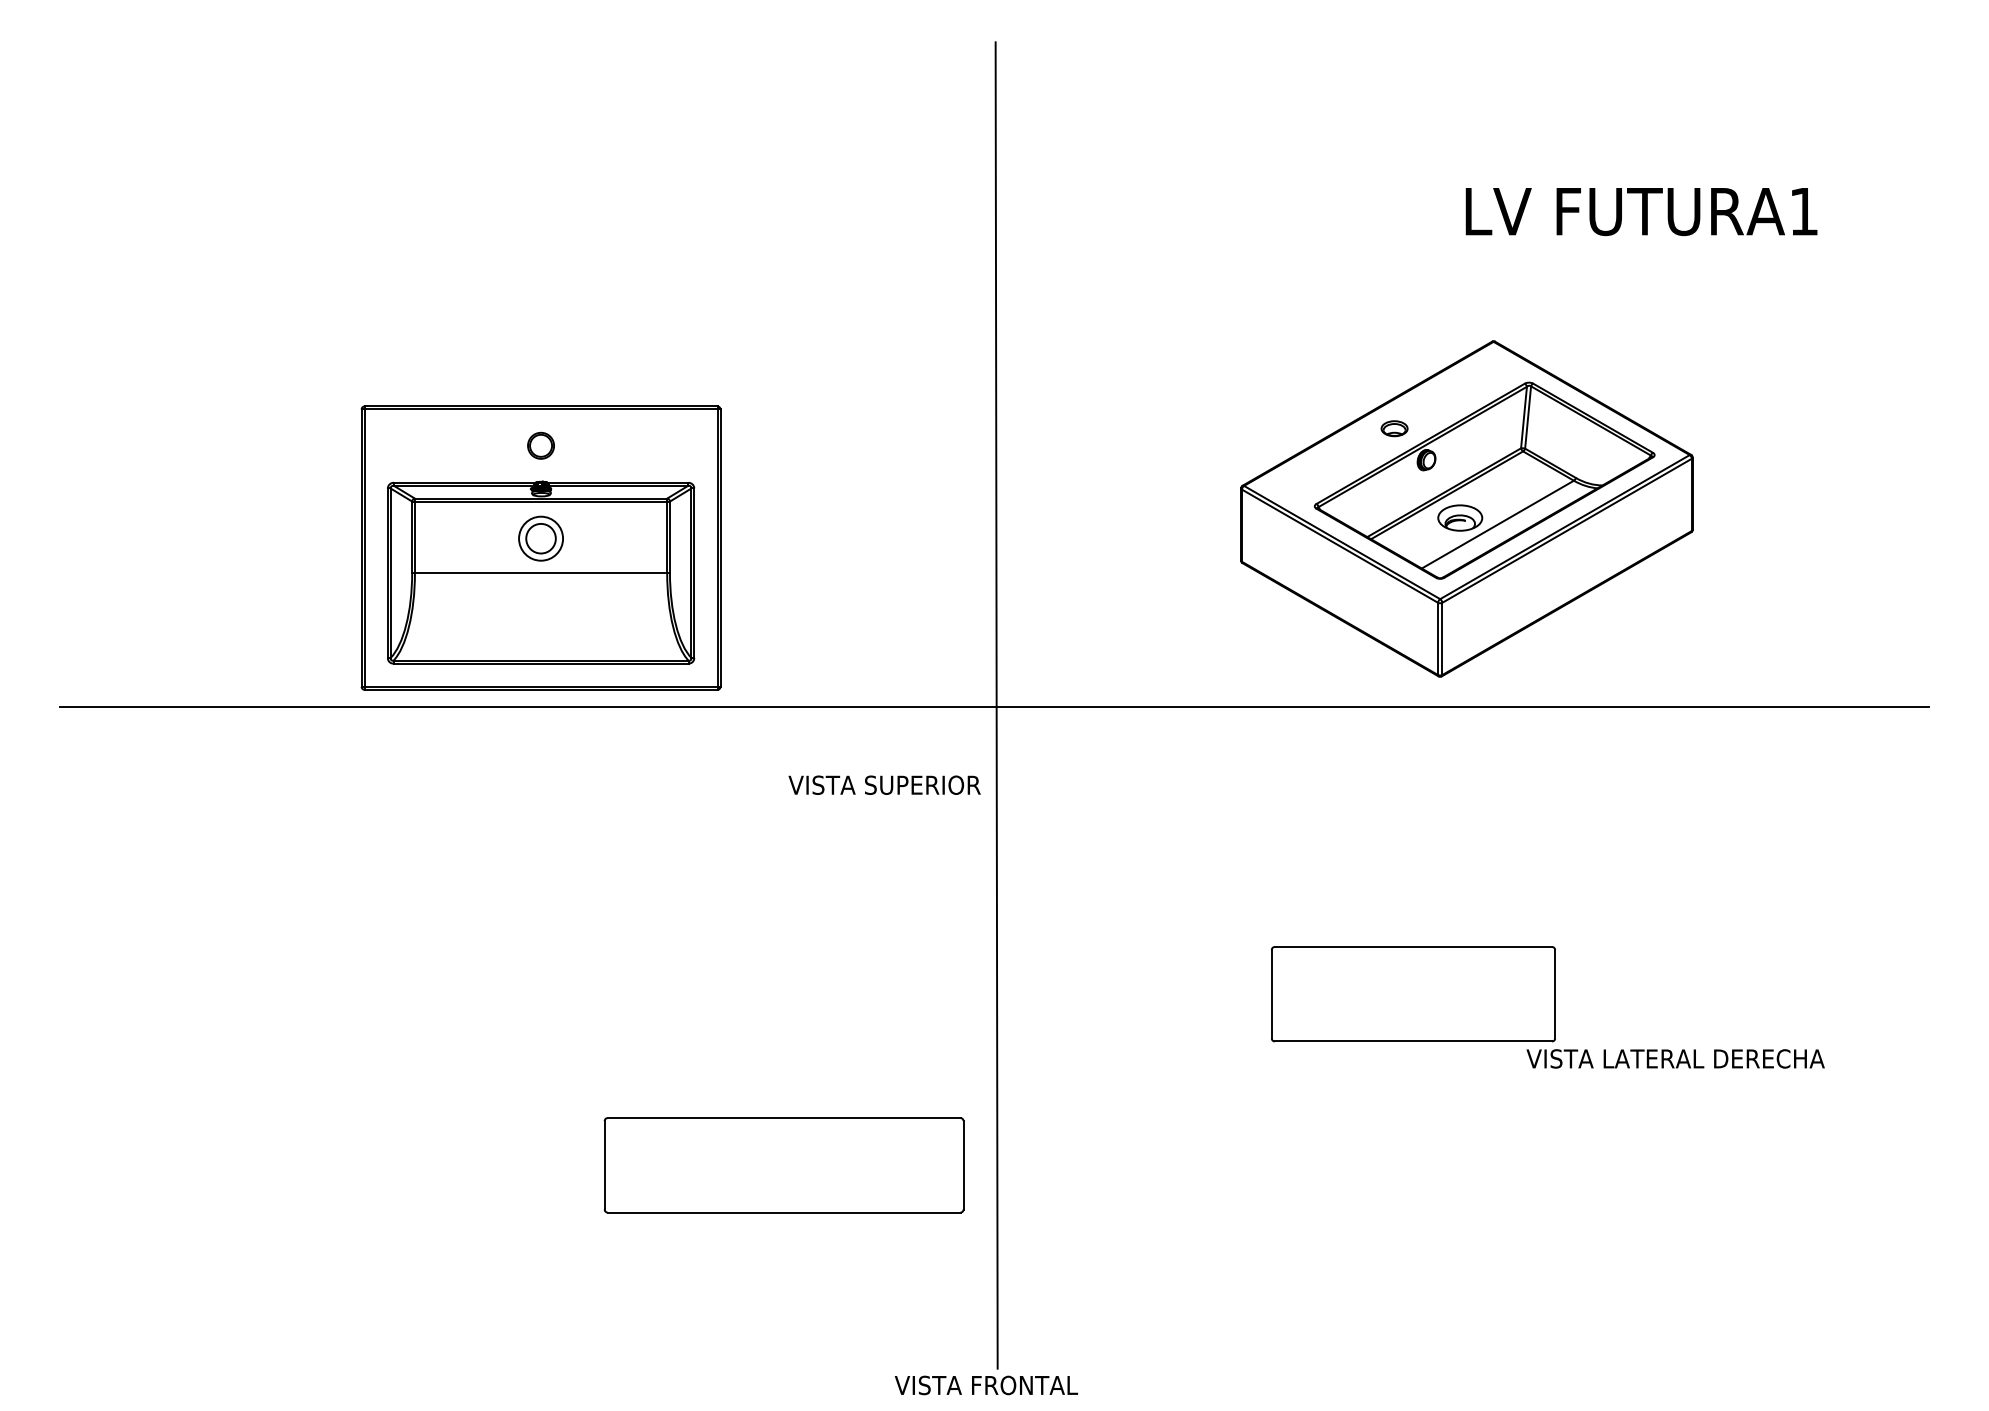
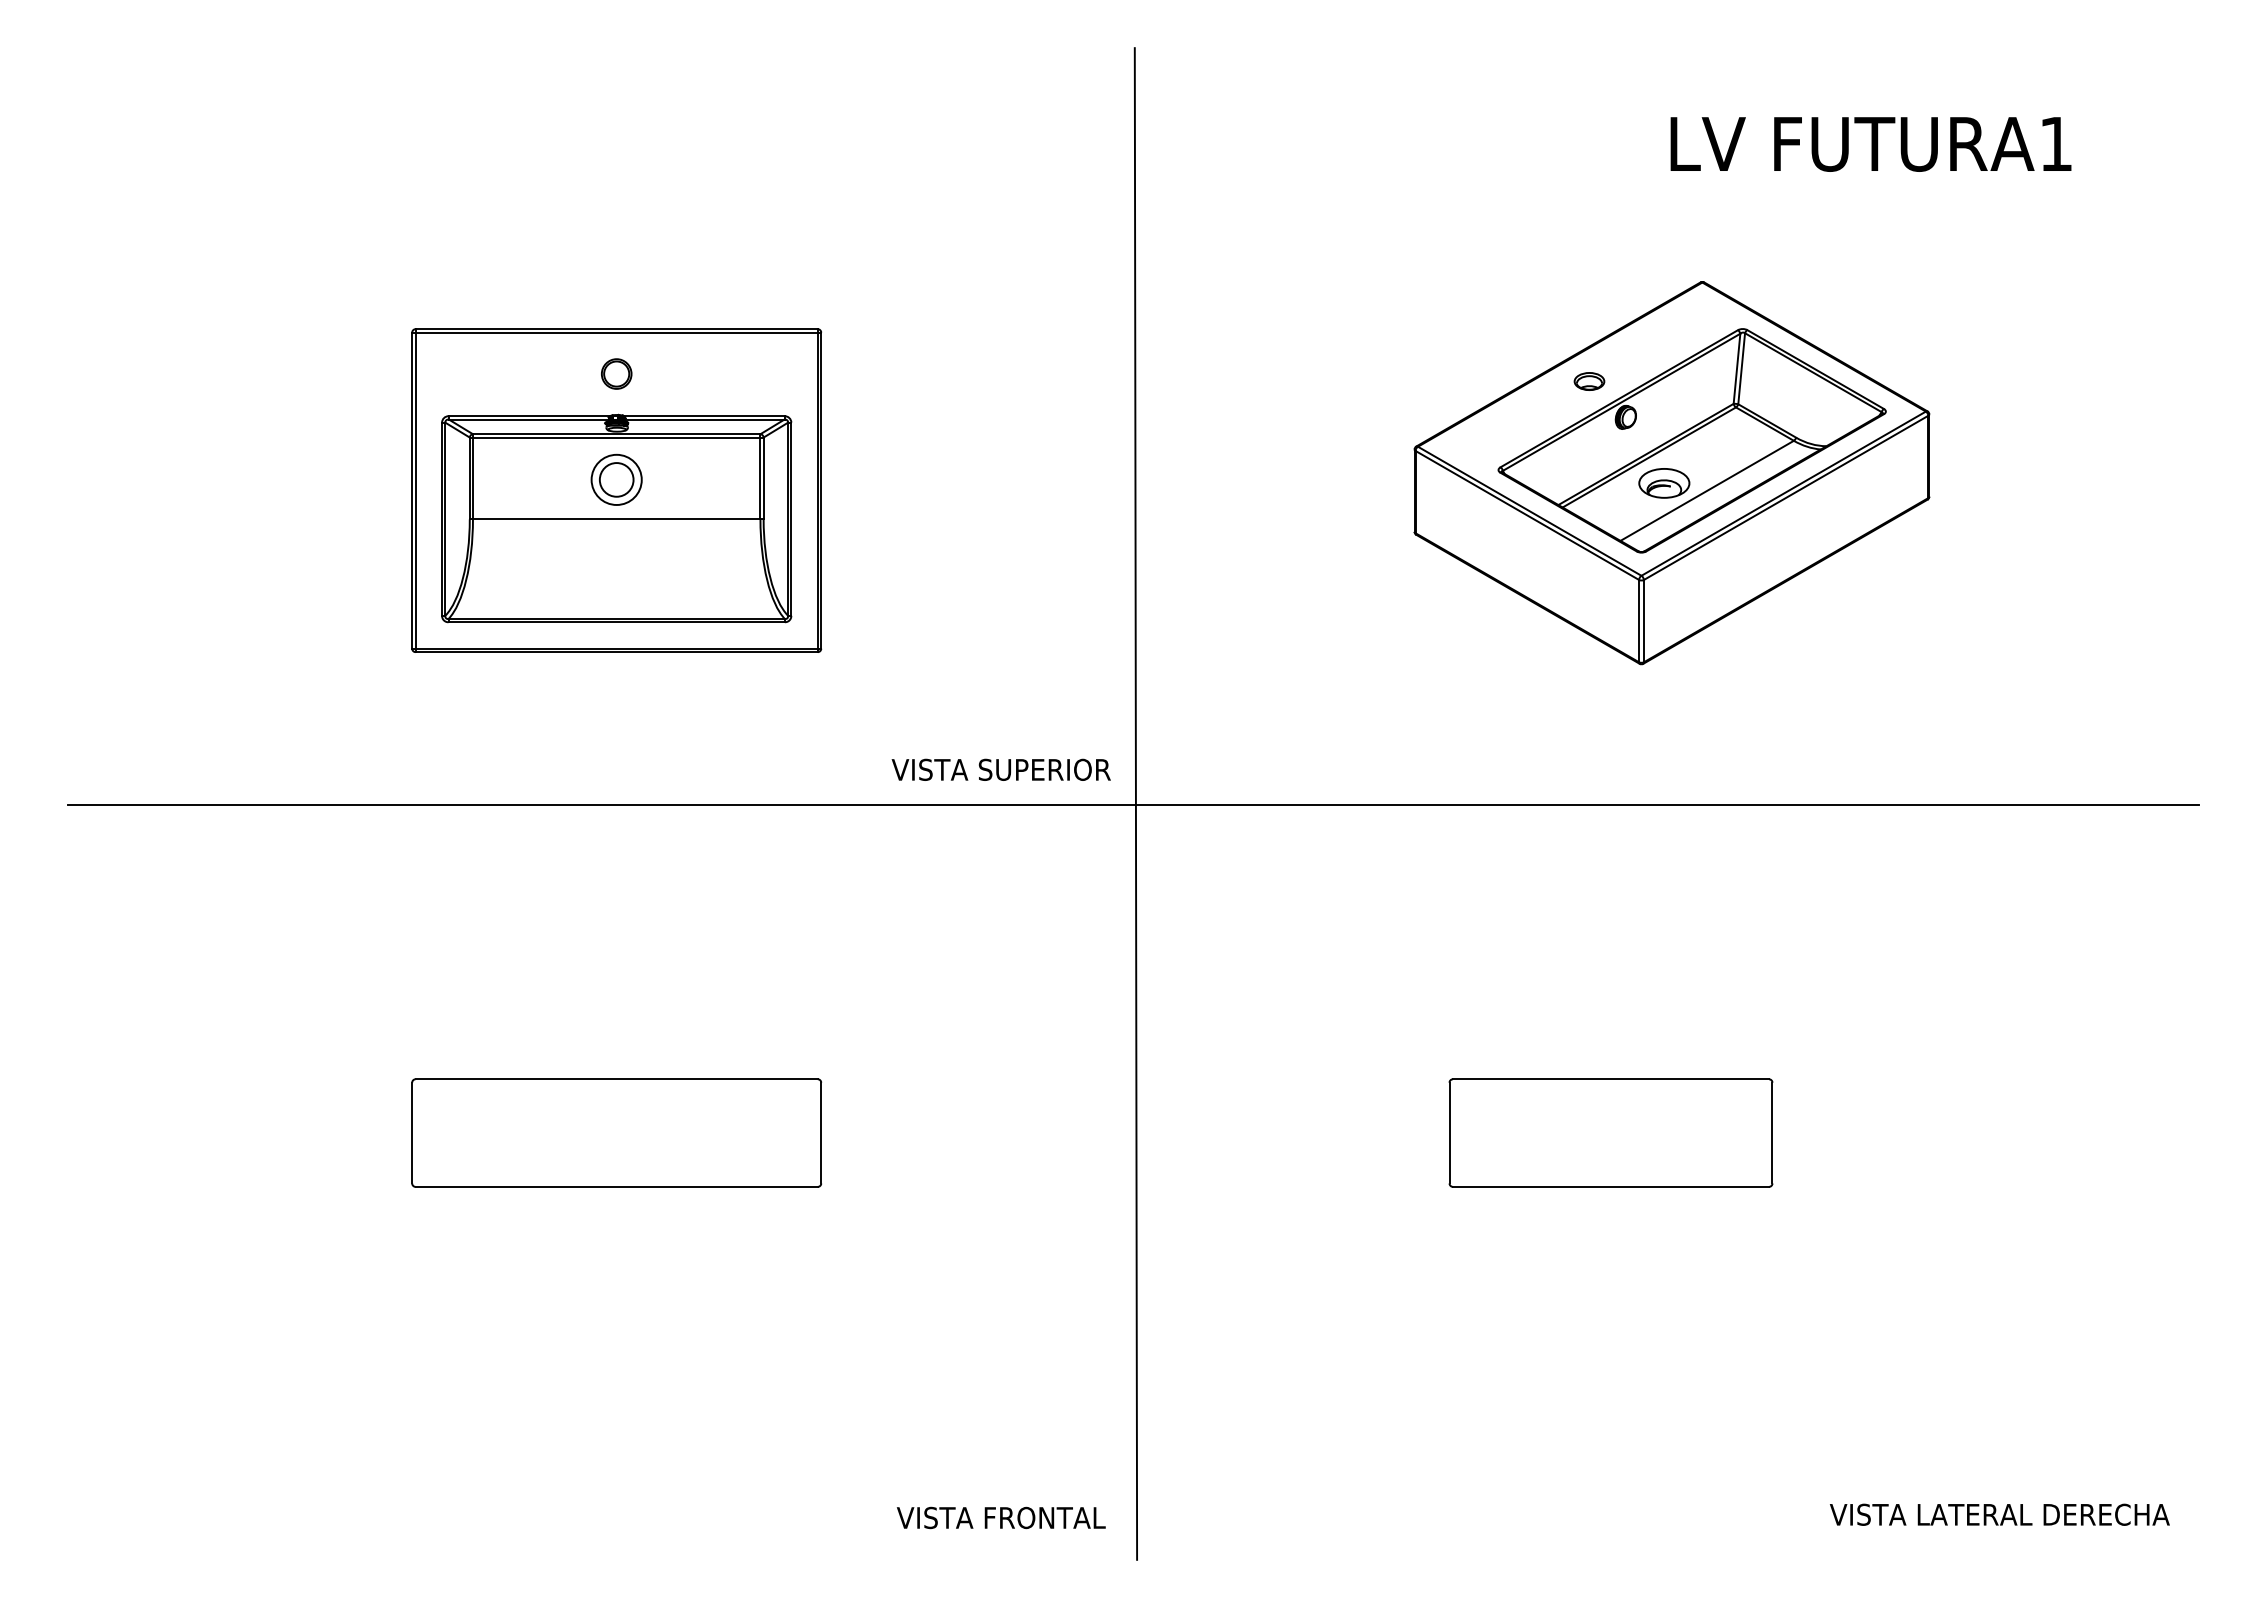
text: (1641, 211) -> (1870, 144), moved
part: (1466, 509) -> (1671, 473), moved
part: (540, 548) -> (616, 490), moved
text: (883, 784) -> (1000, 769), moved
text: (1675, 1058) -> (1999, 1514), moved
part: (783, 1164) -> (616, 1132), moved
text: (986, 1385) -> (1001, 1517), moved

